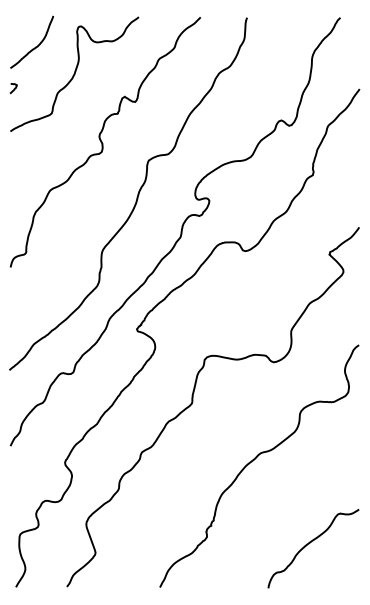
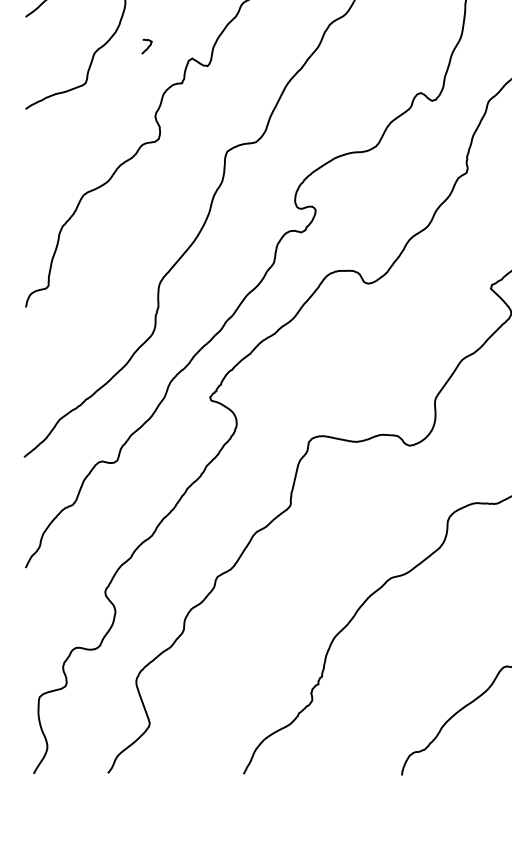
curve: (14, 88) -> (148, 46), moved

